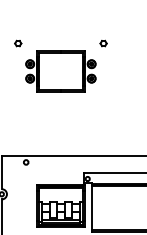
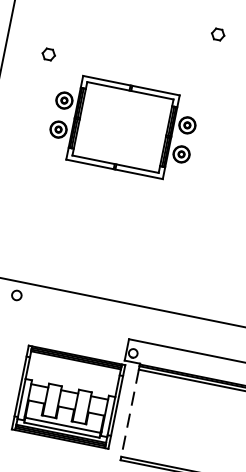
part: (103, 43) -> (217, 34), moved
line: (92, 208) -> (130, 414), solid -> dashed

